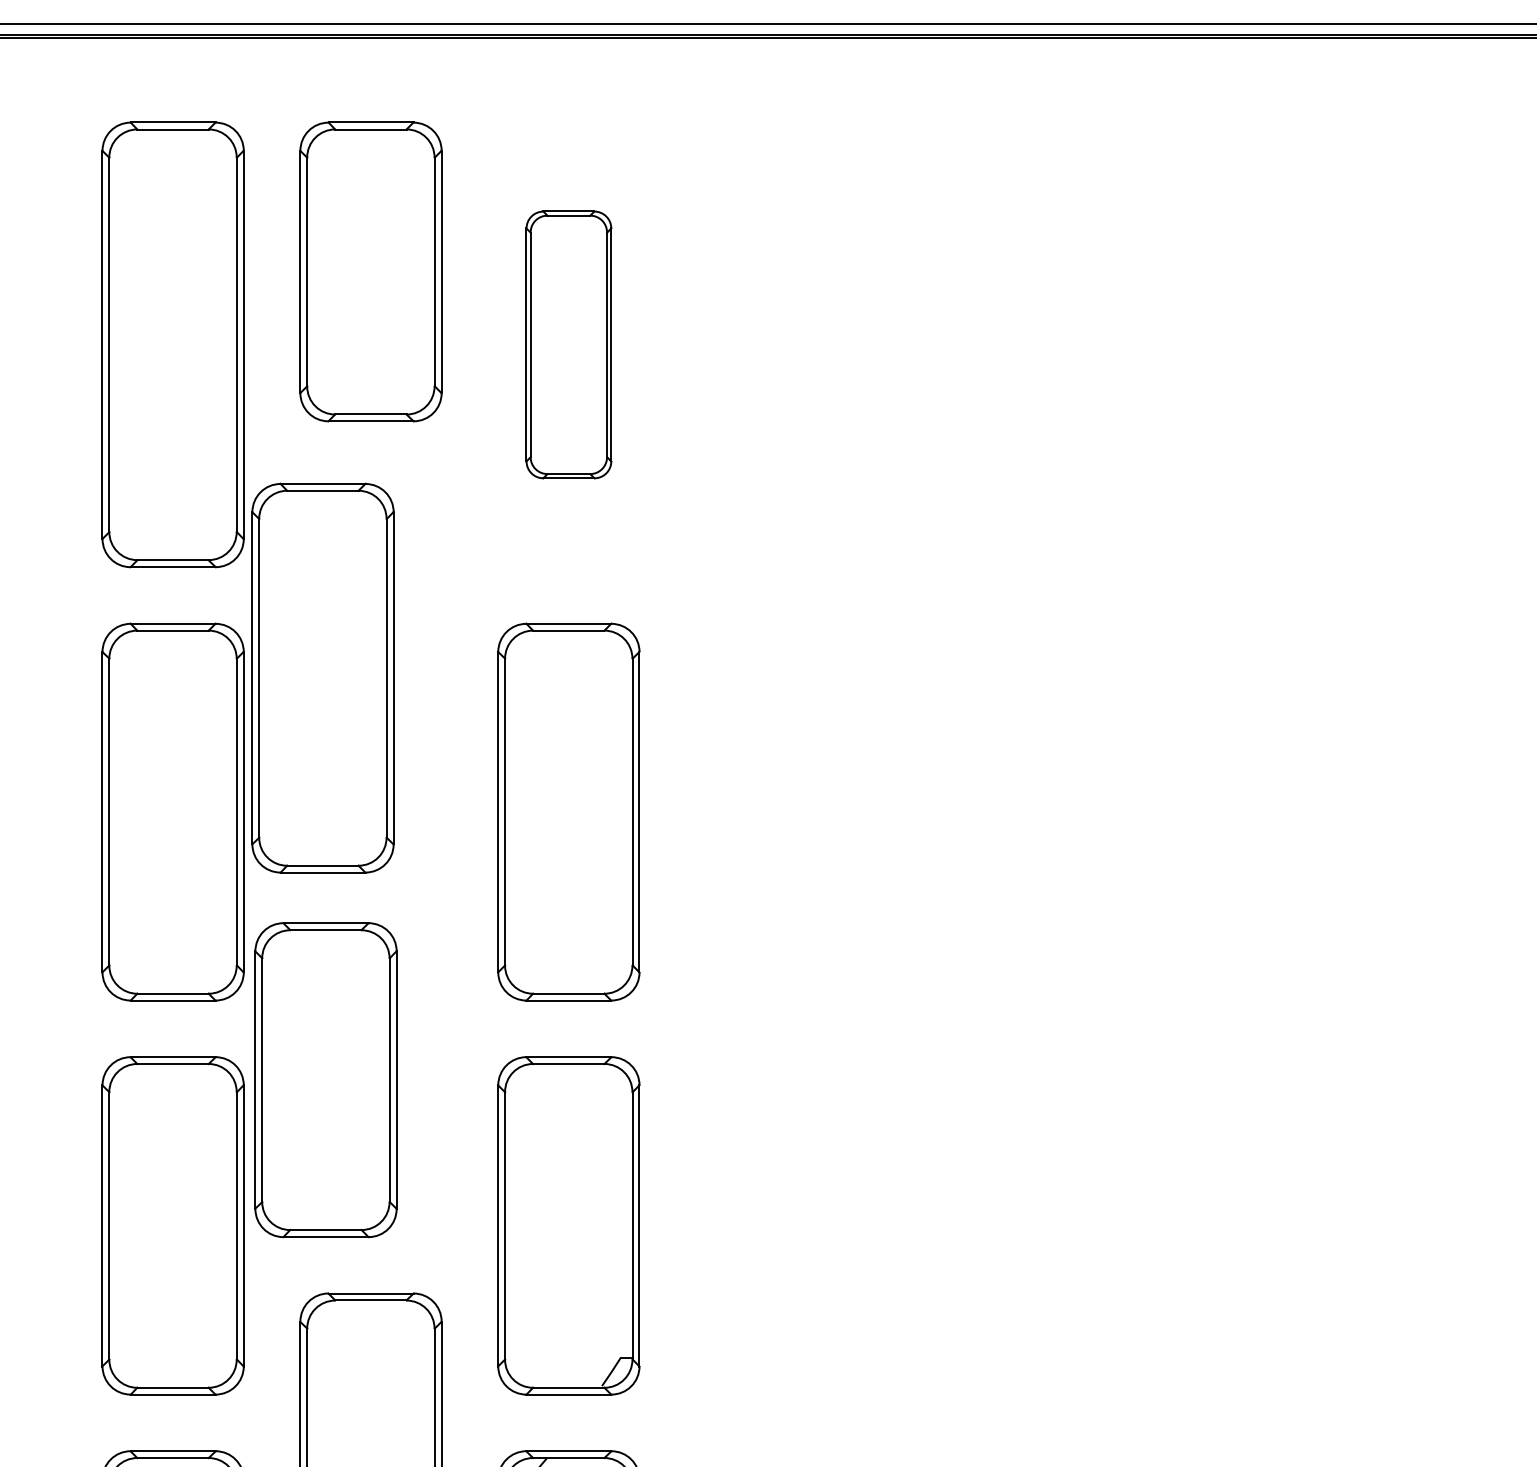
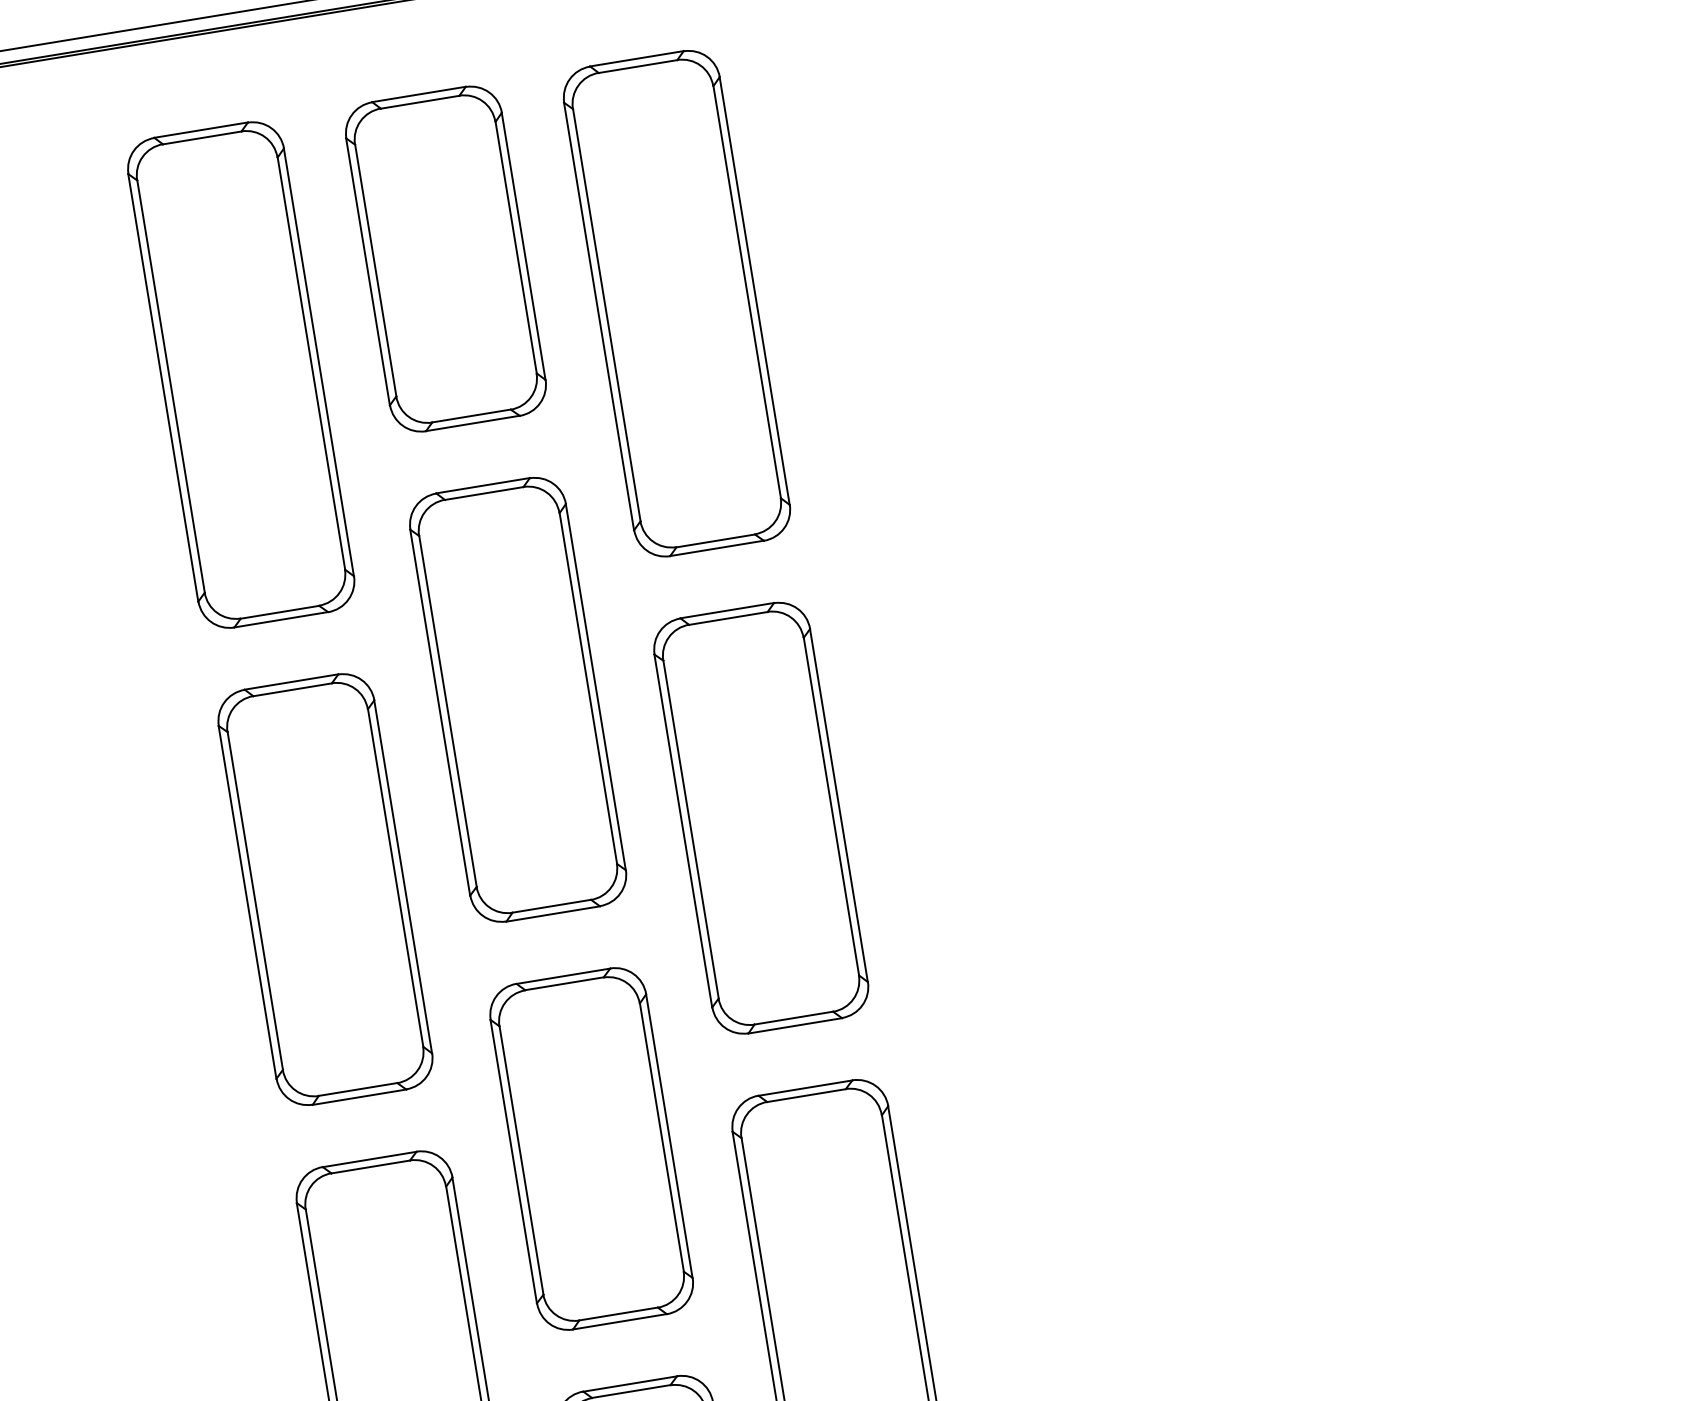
part: (568, 344) -> (676, 303), size x1.67
part: (322, 677) -> (517, 699), moved
part: (325, 1080) -> (591, 1149), moved

